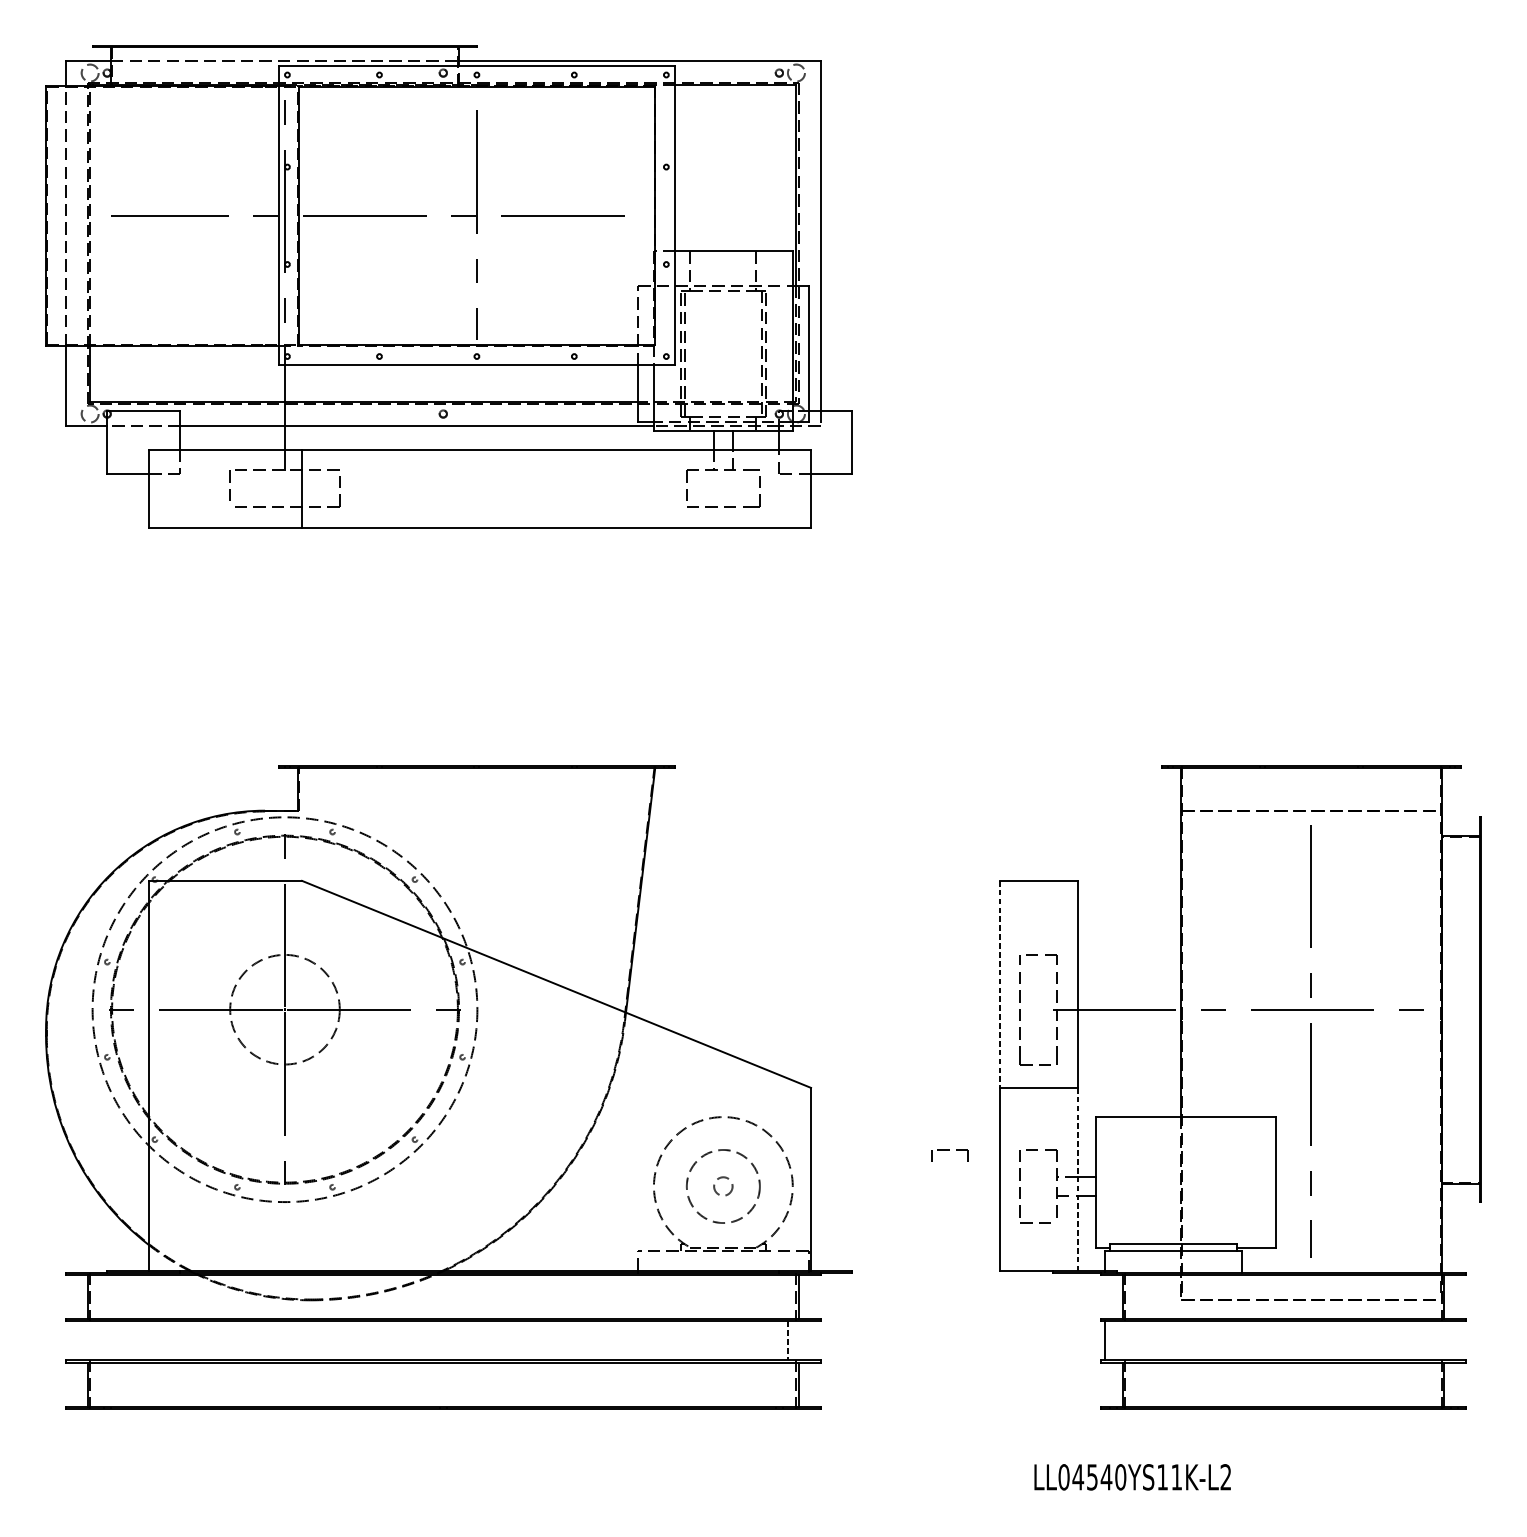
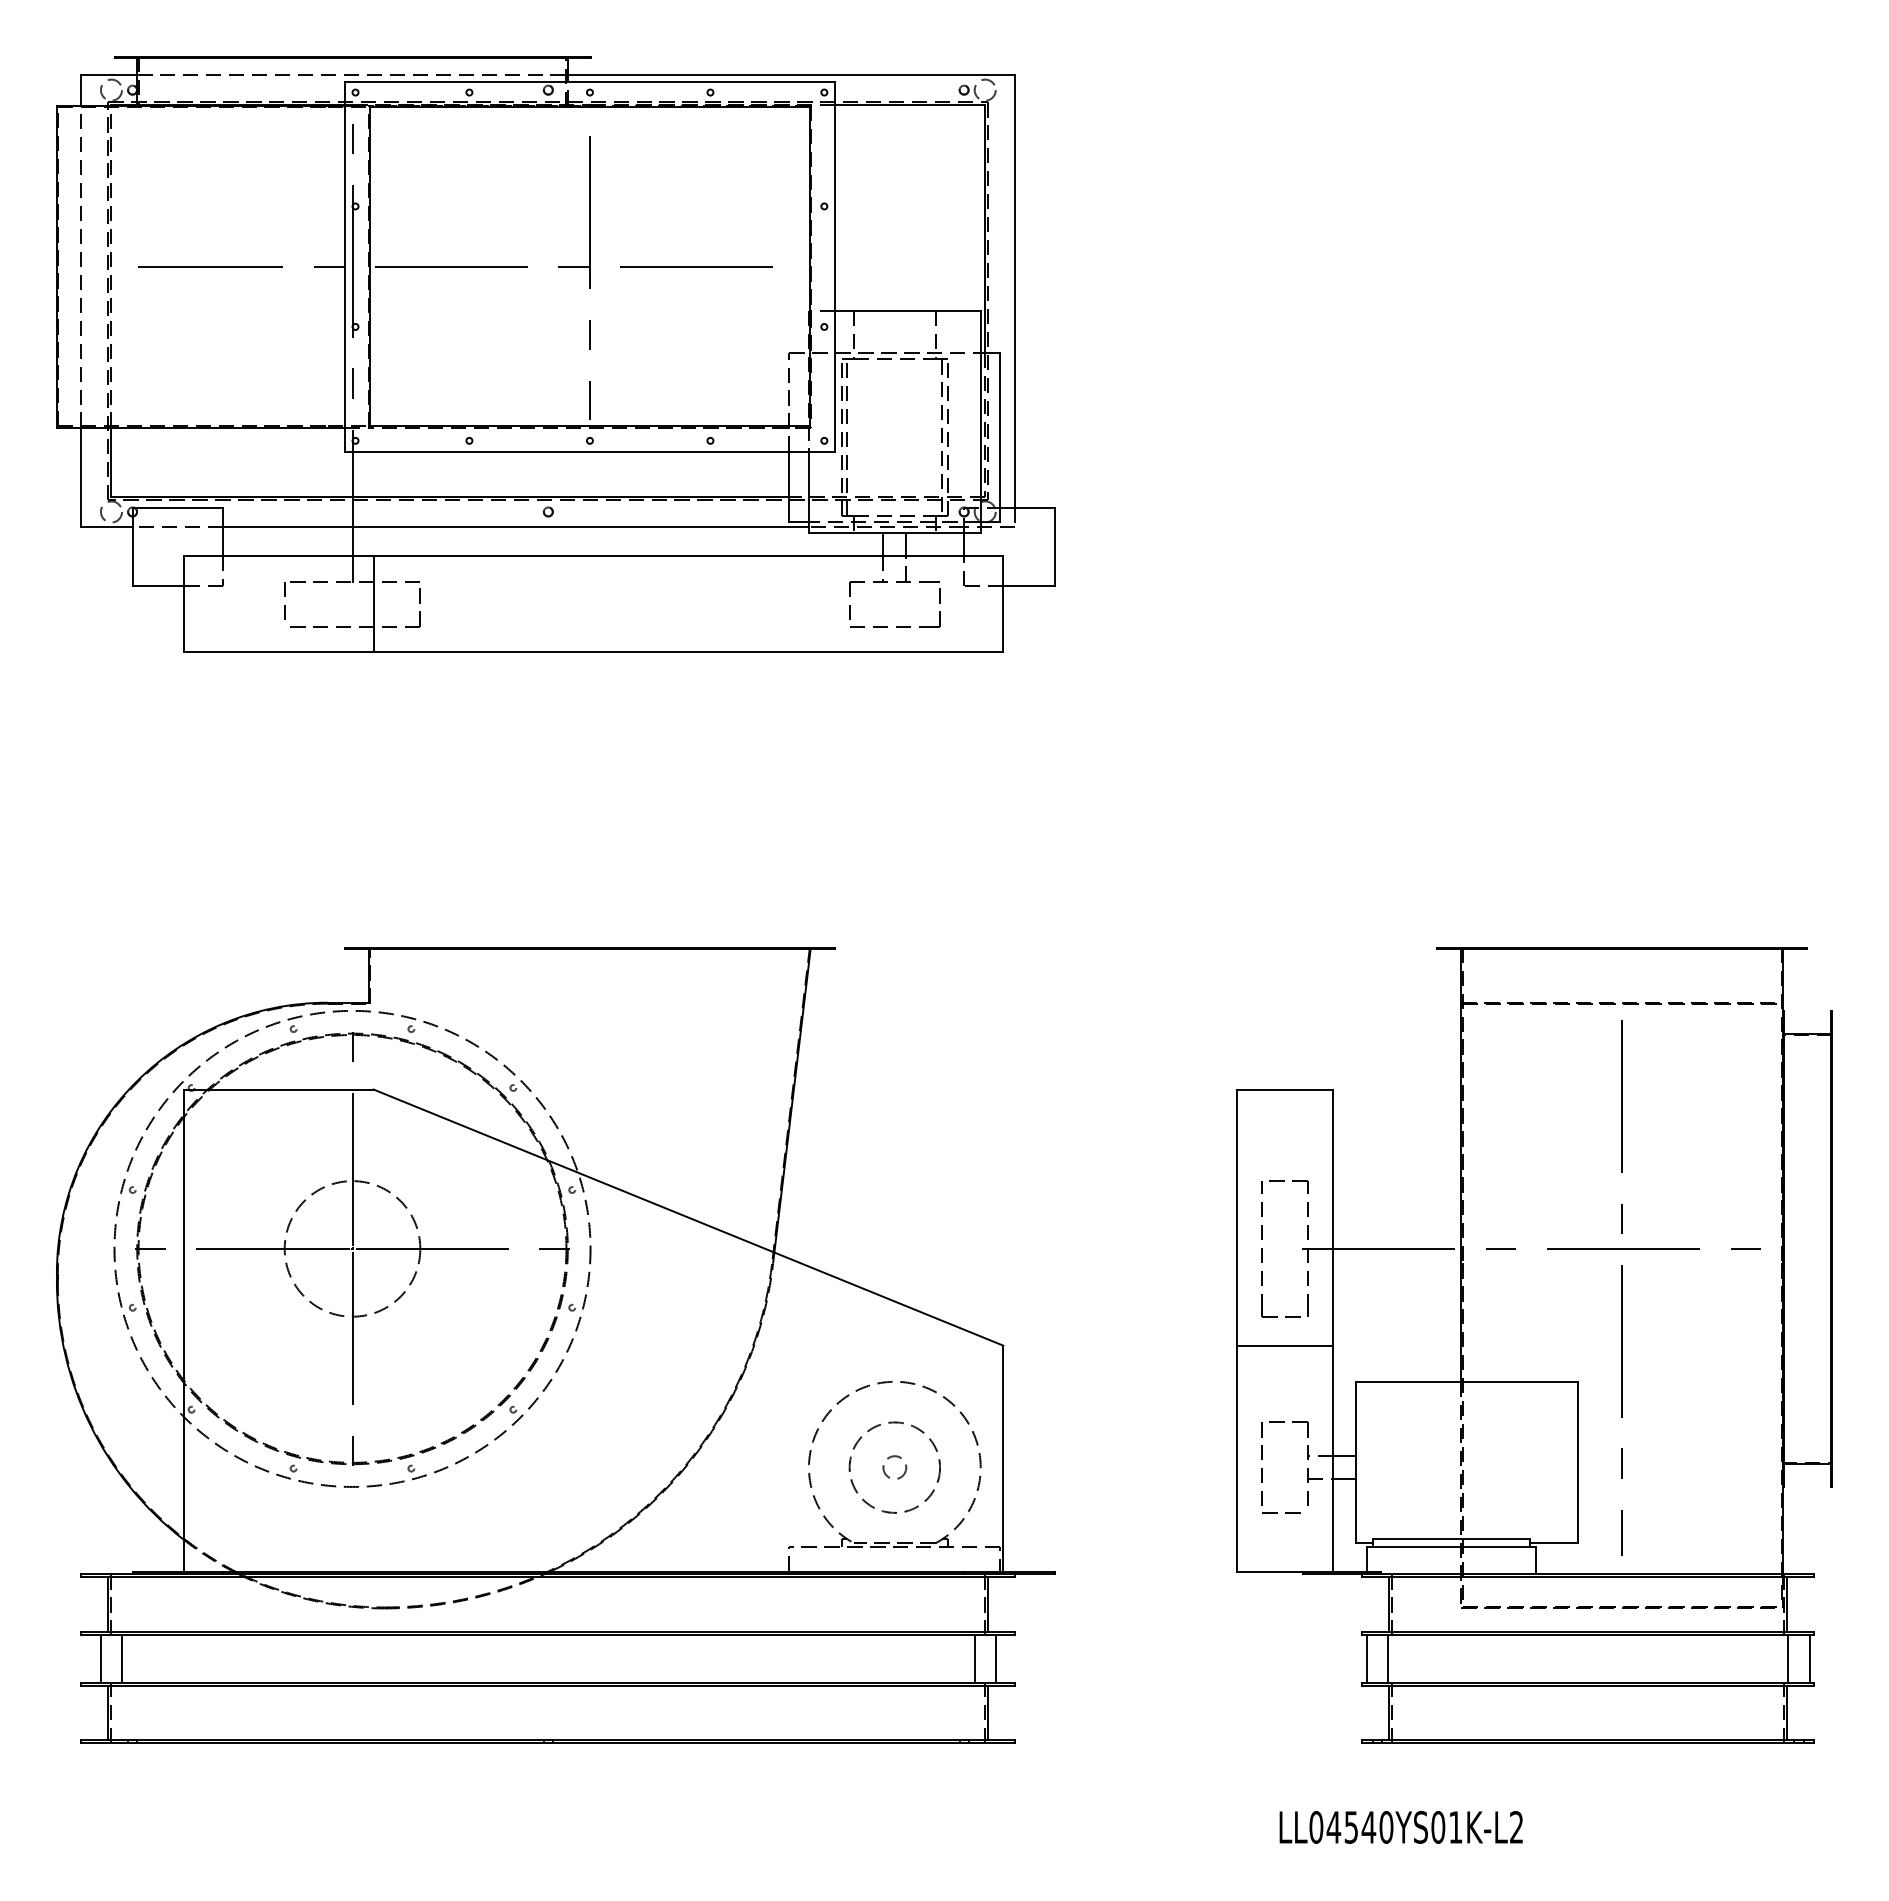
line: (999, 985) -> (1236, 1218), dashed -> solid
part: (949, 1150) -> (1174, 1422), removed
line: (1077, 1179) -> (1333, 1458), dashed -> solid
line: (81, 1340) -> (100, 1658), added
line: (99, 1340) -> (122, 1658), added
line: (804, 1340) -> (995, 1658), added
line: (1121, 1340) -> (1387, 1658), added
line: (1445, 1340) -> (1788, 1658), added
line: (1462, 1340) -> (1809, 1658), added
line: (787, 1341) -> (974, 1659), dashed -> solid
text: (1162, 1477) -> (1438, 1827), LL04540YS11K-L2 -> LL04540YS01K-L2

